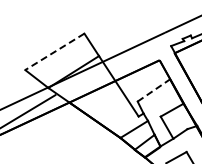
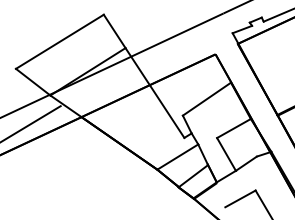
line: (54, 51) -> (59, 41), dashed -> solid
line: (153, 90) -> (206, 99), dashed -> solid

